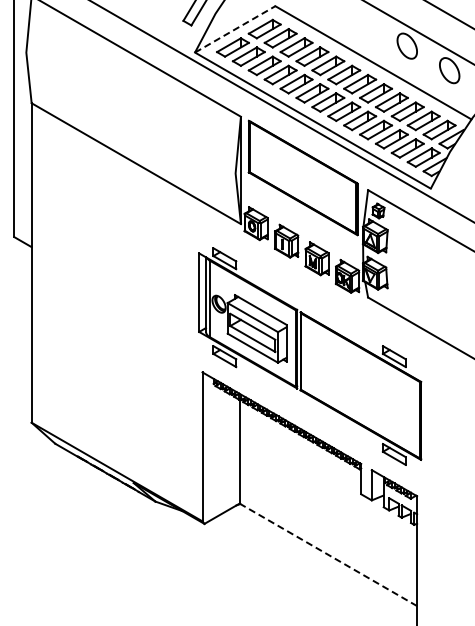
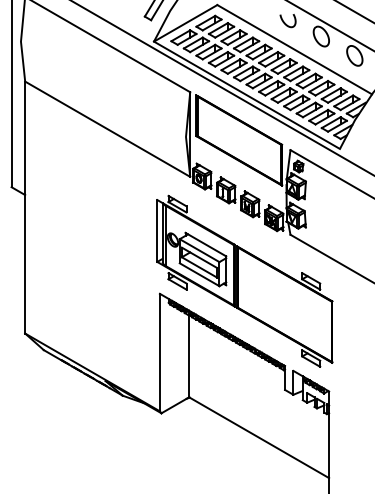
curve: (361, 28) -> (285, 22), added
line: (235, 29) -> (185, 23), dashed -> solid
line: (327, 554) -> (258, 437), dashed -> solid

